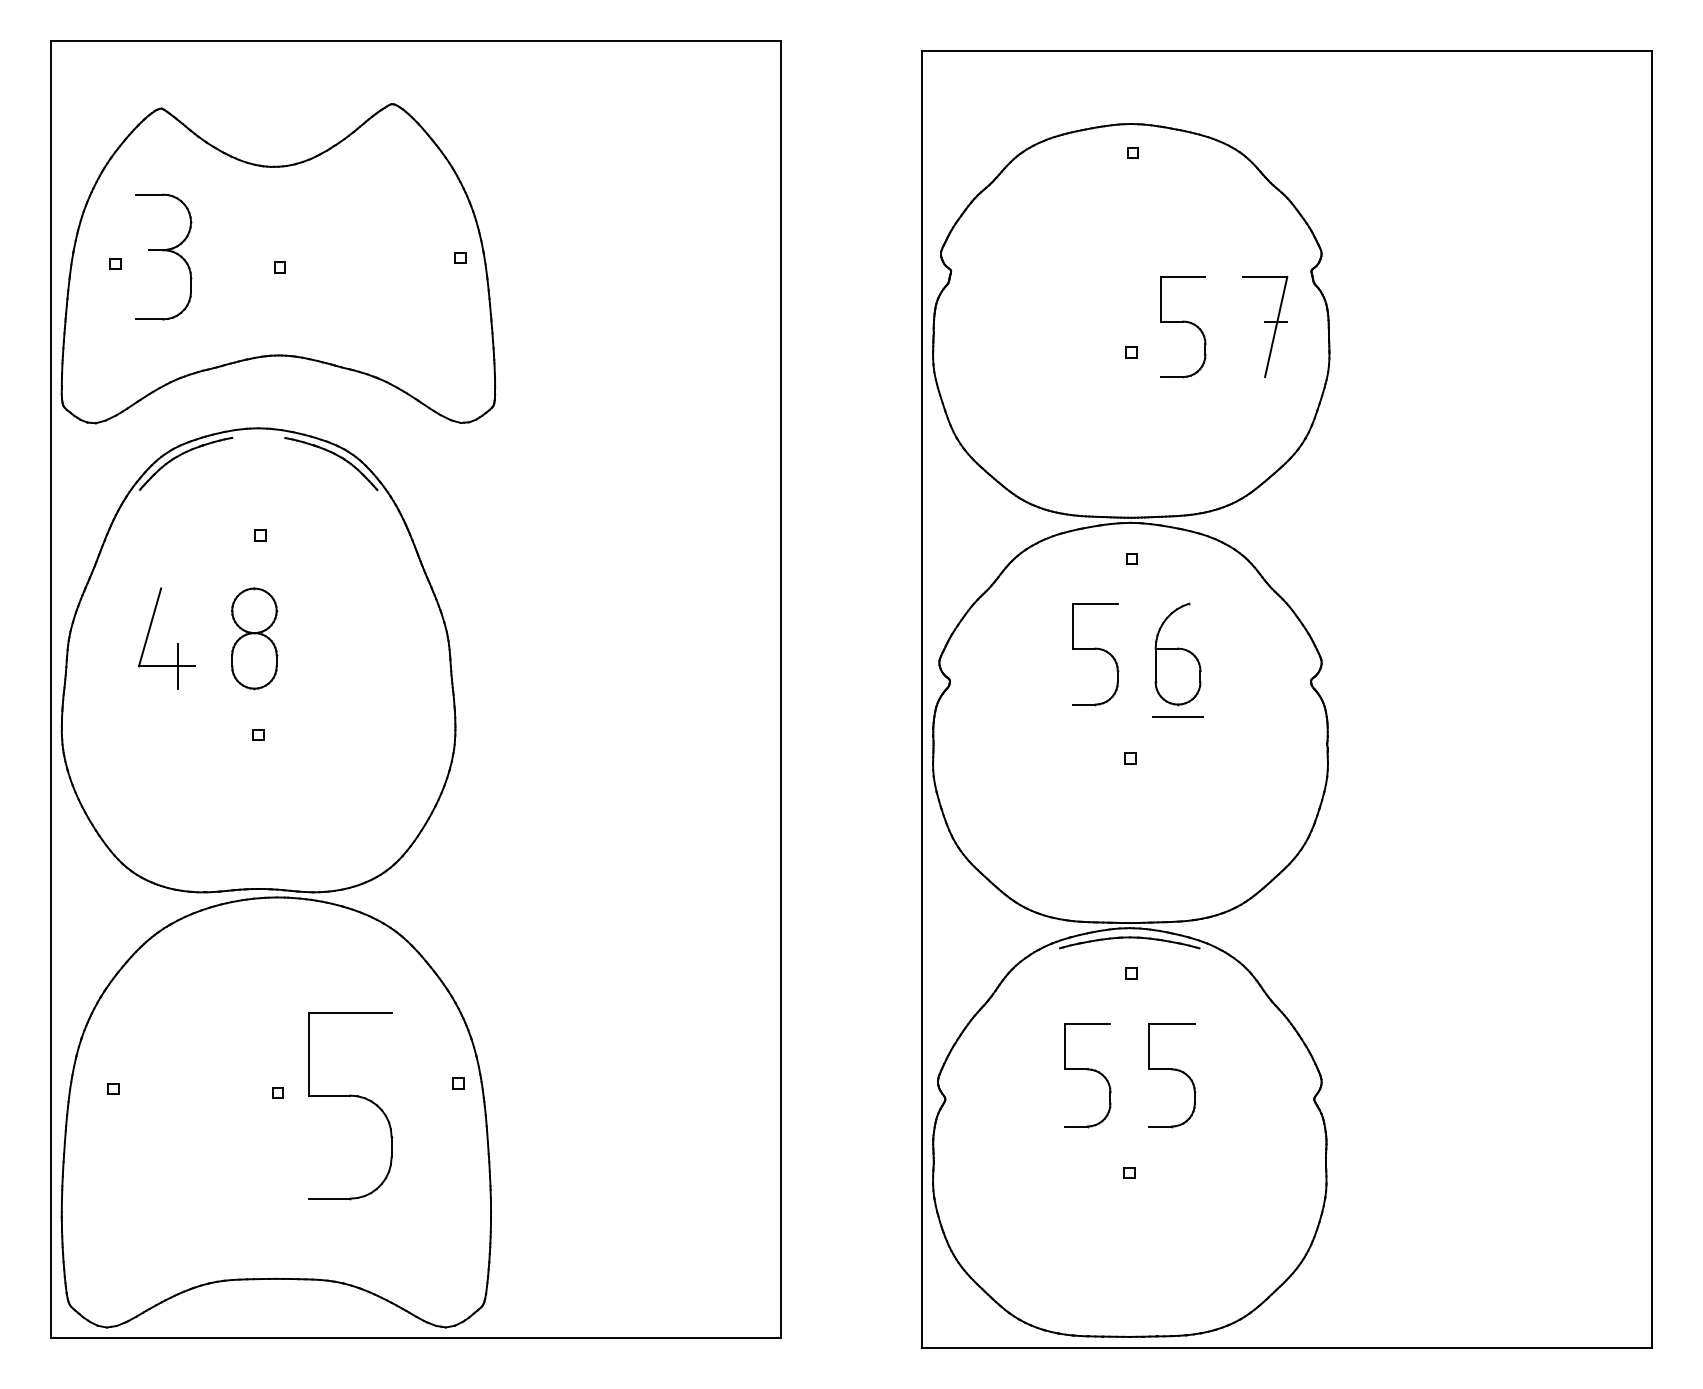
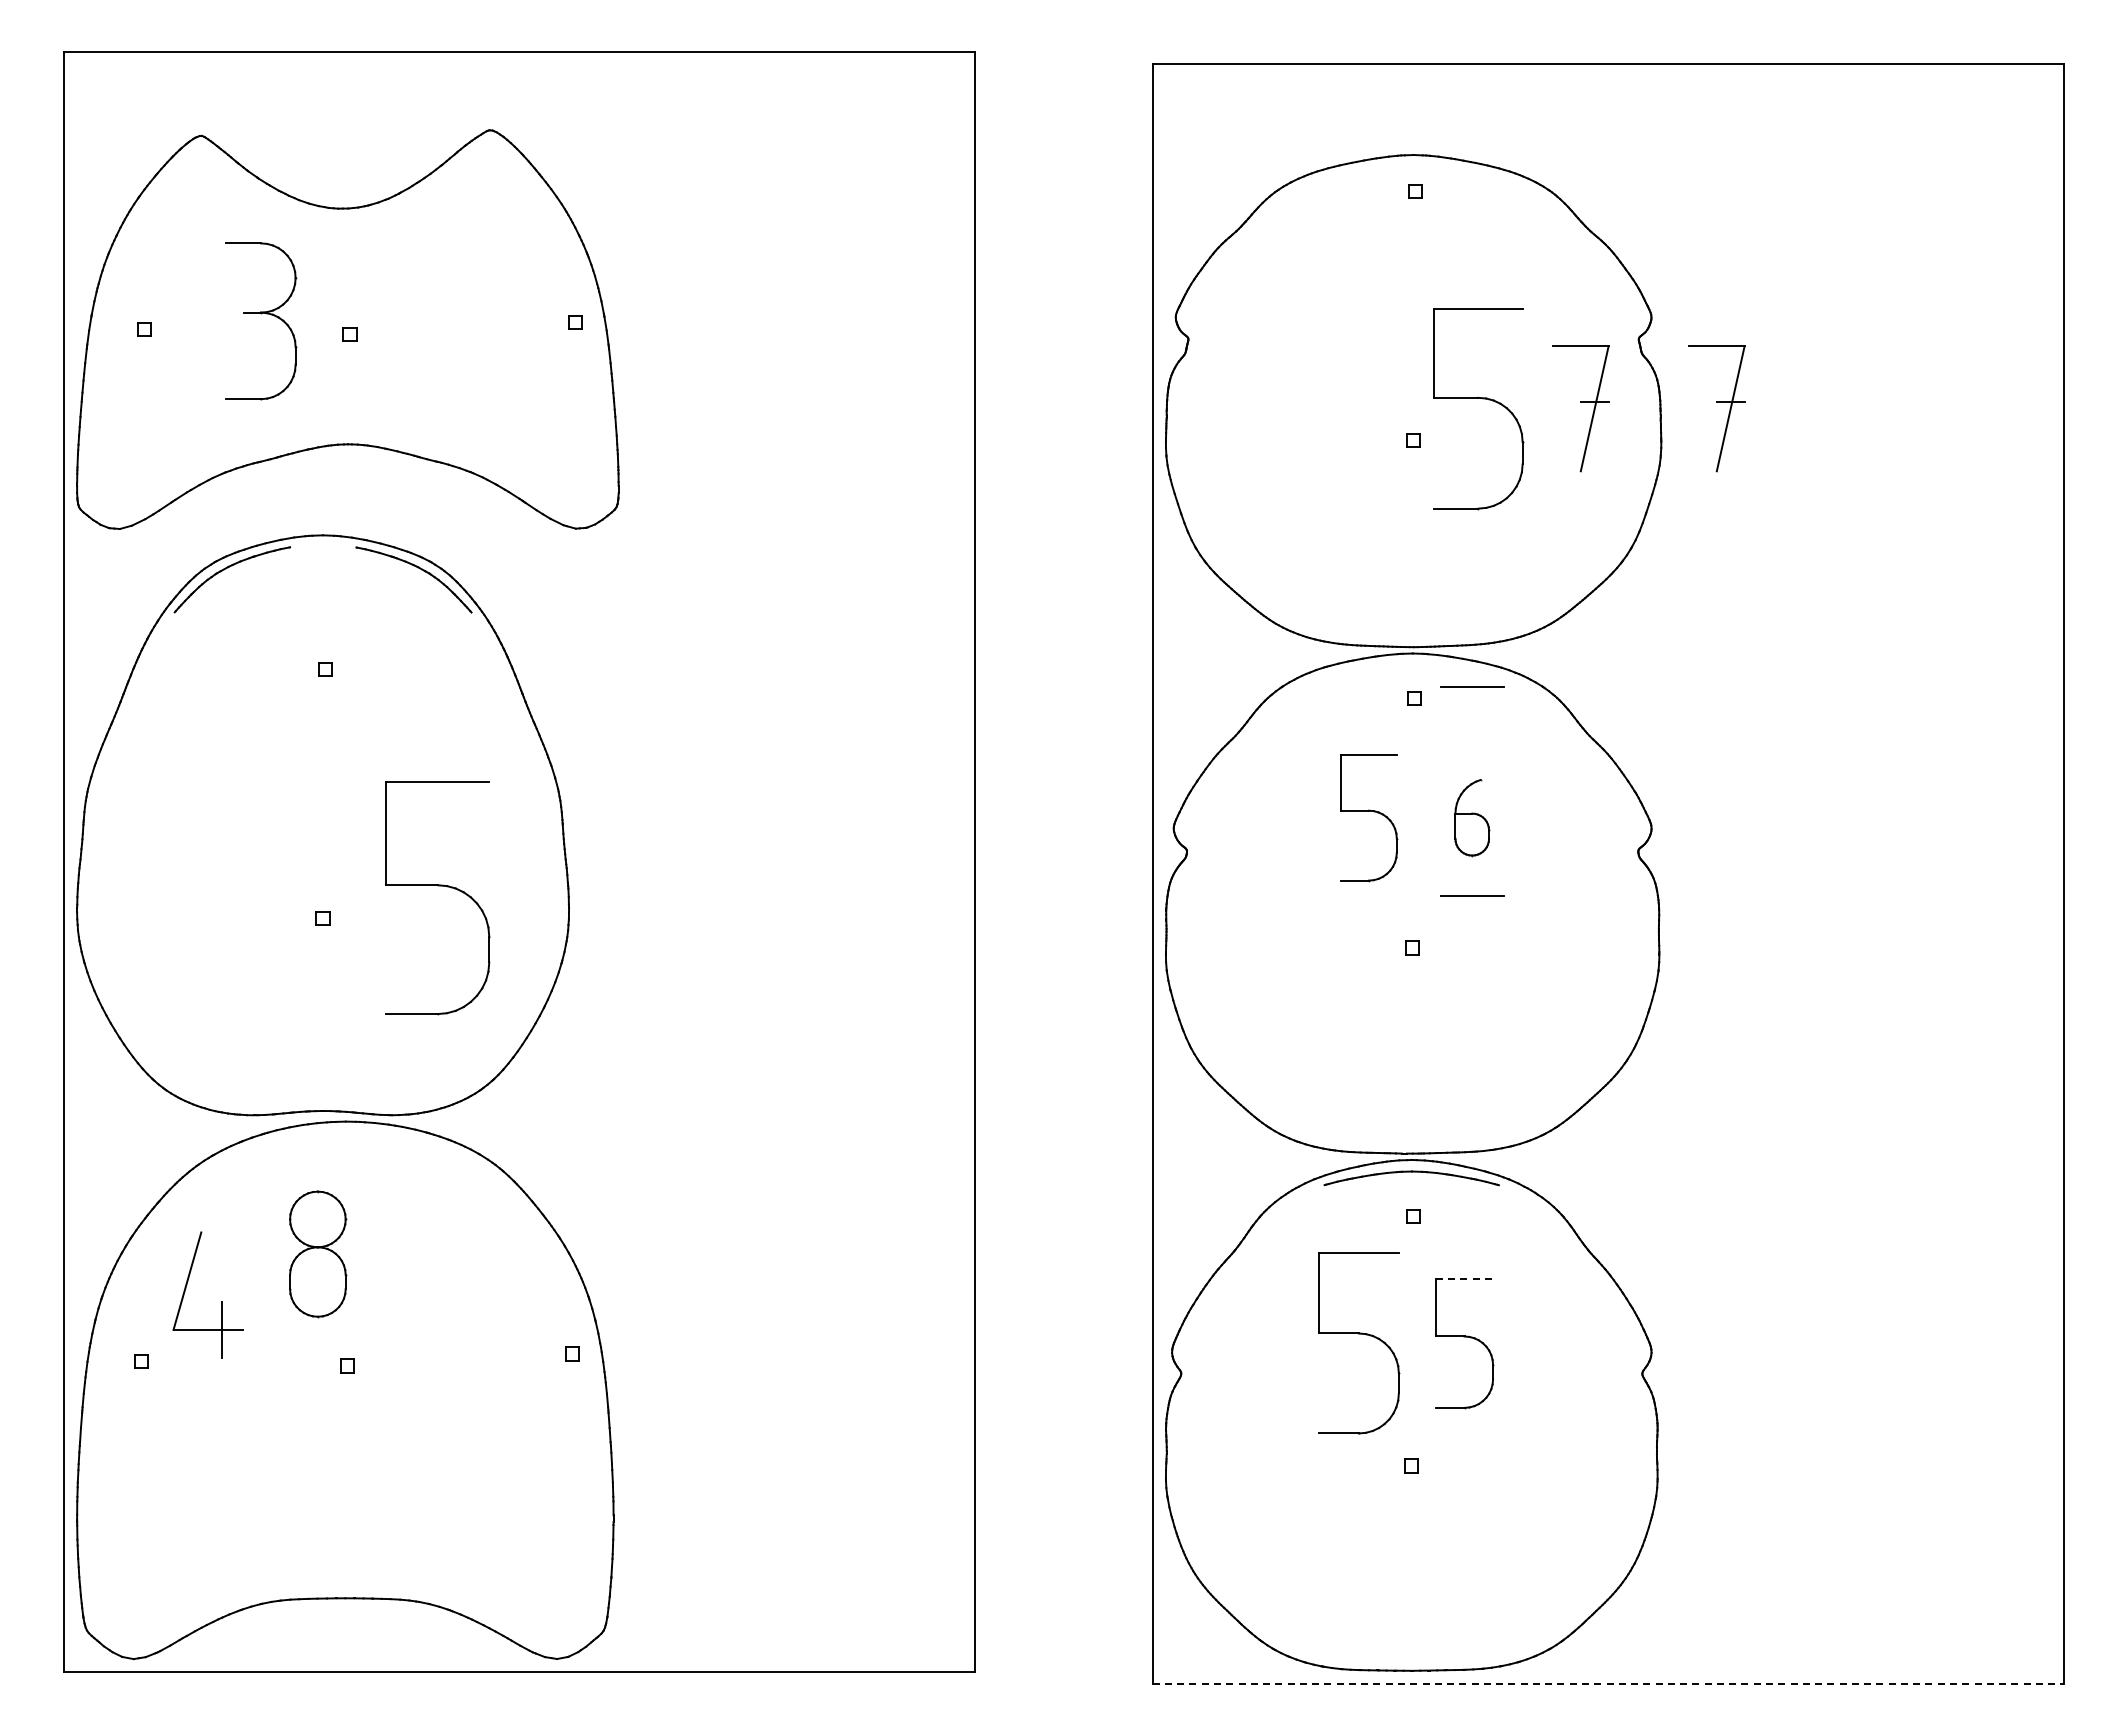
part: (163, 251) -> (261, 314), moved
part: (1183, 326) -> (1478, 408), size x1.6
part: (1373, 326) -> (1716, 408), added
line: (1178, 549) -> (1472, 686), added
part: (254, 638) -> (318, 1254), moved
part: (177, 643) -> (221, 1301), moved
part: (1178, 654) -> (1472, 817), size x0.6
line: (1171, 1023) -> (1464, 1279), solid -> dashed
part: (1087, 1074) -> (1359, 1343), size x1.4
part: (350, 1096) -> (437, 886), moved
line: (1287, 1347) -> (1608, 1684), solid -> dashed

